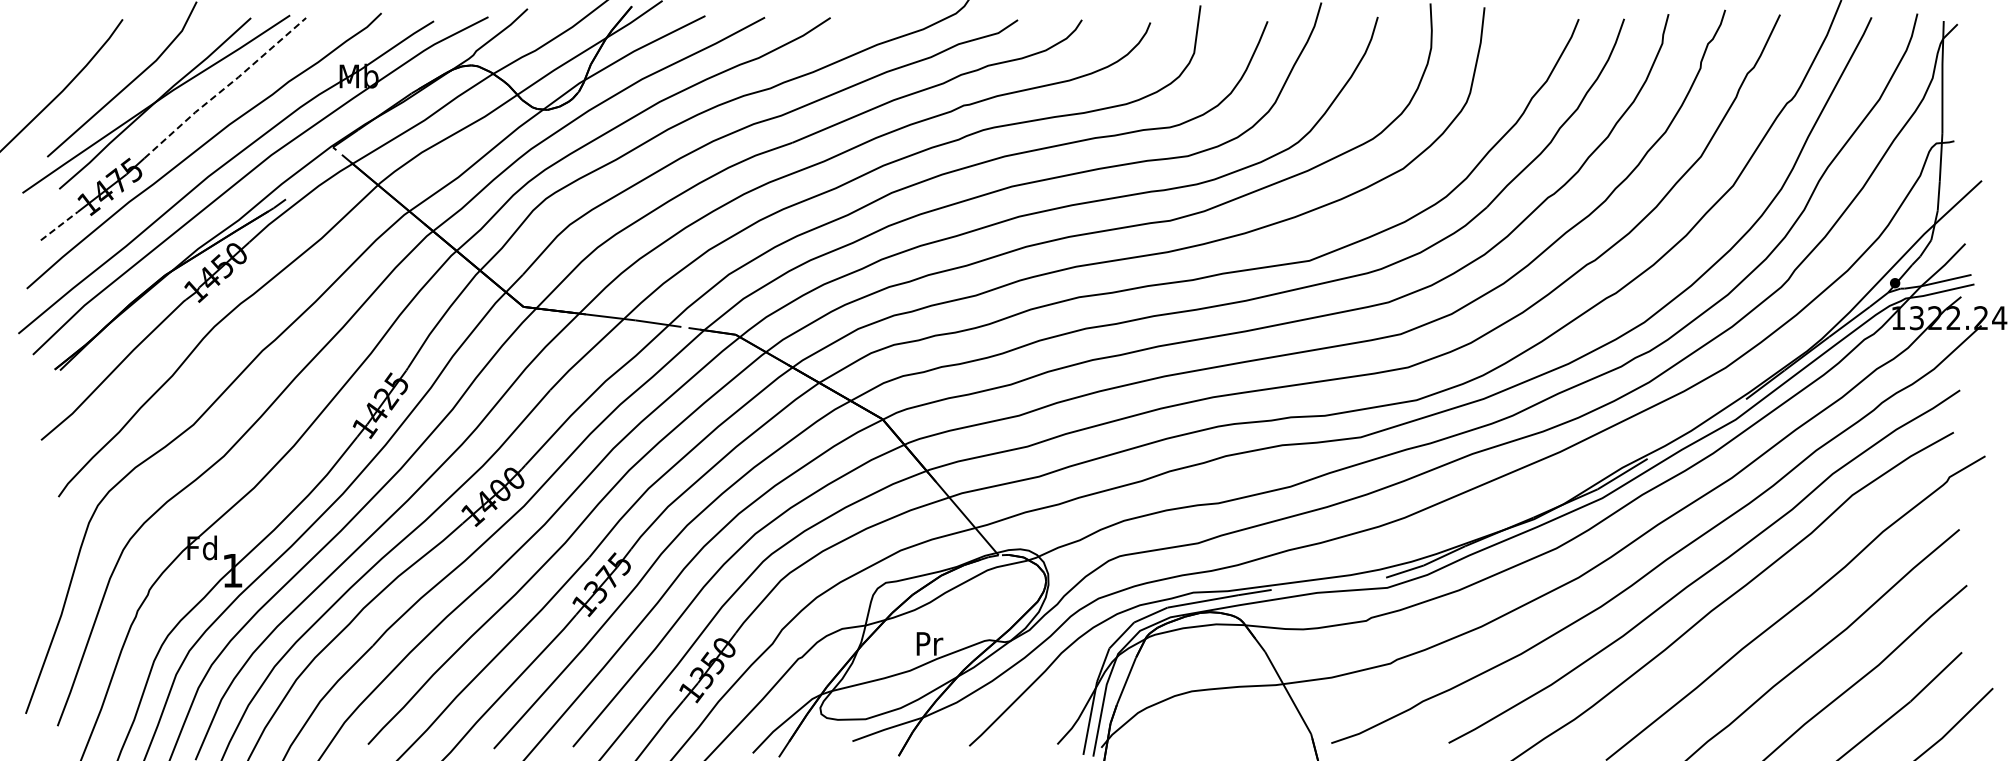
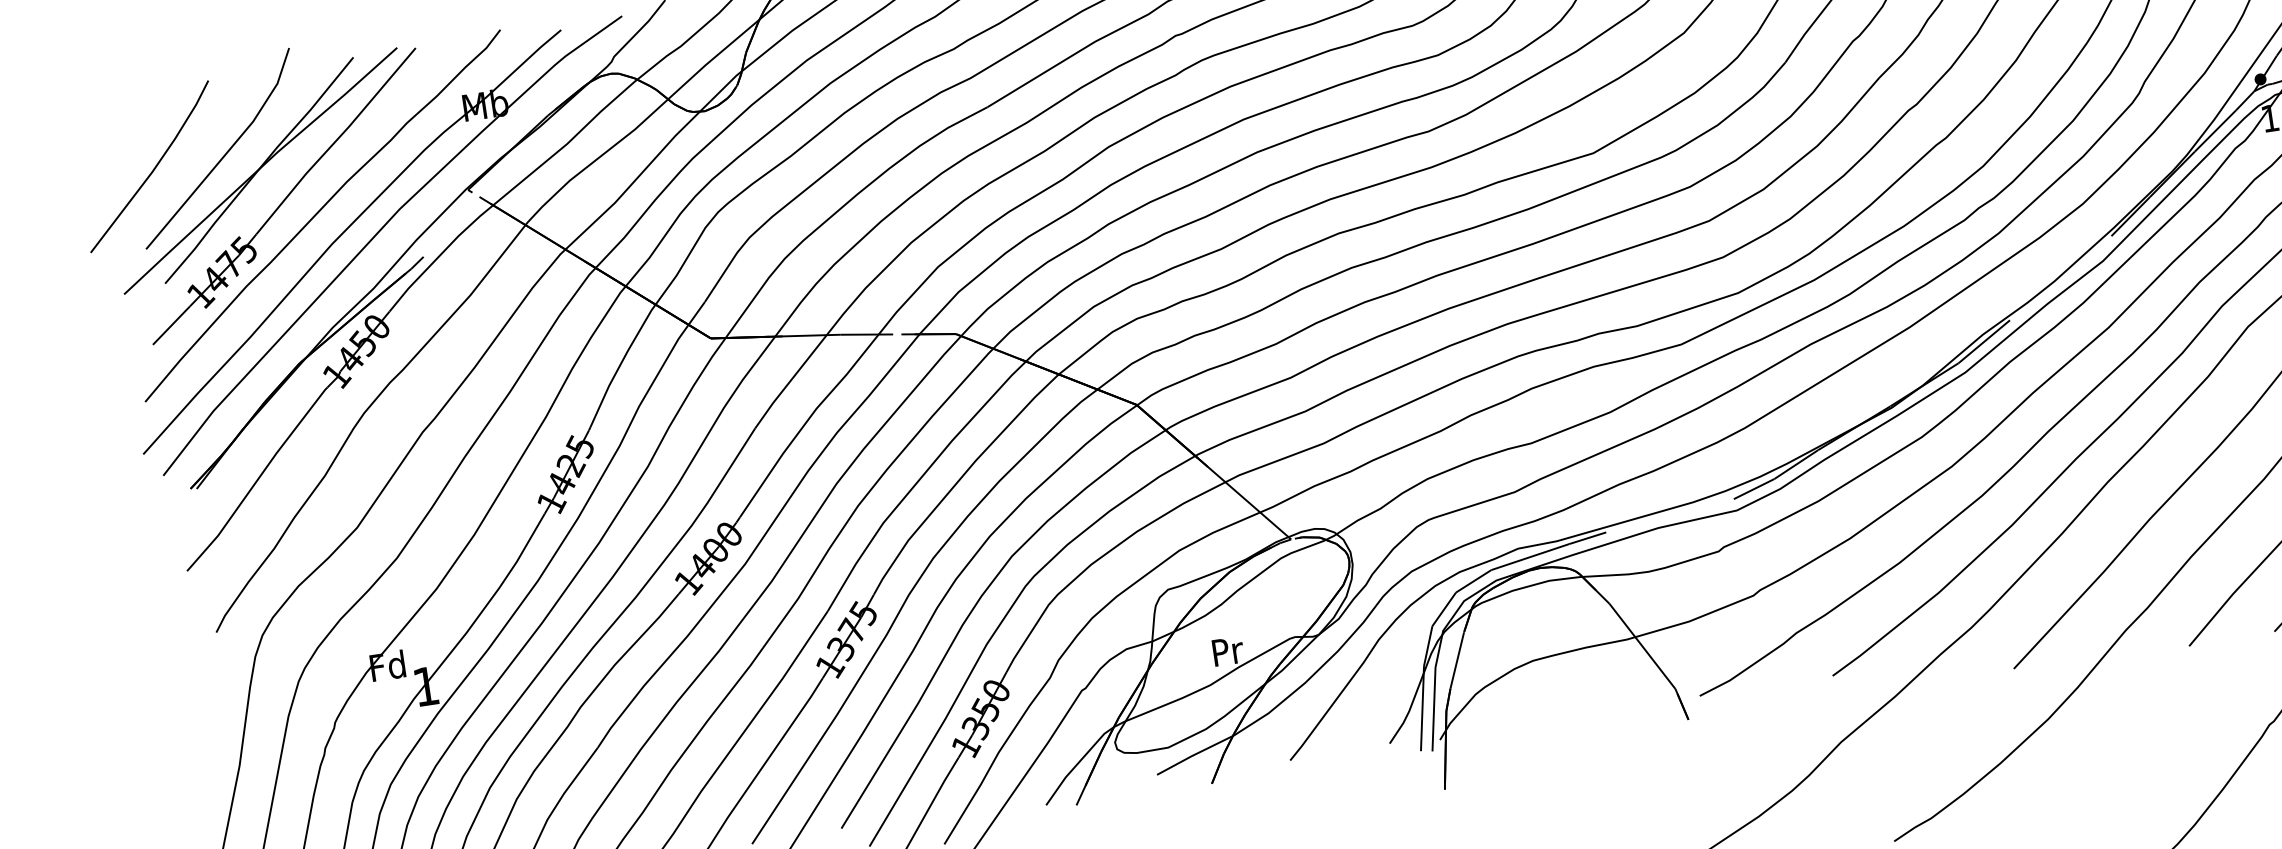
line: (225, 87) -> (336, 140), dashed -> solid
line: (59, 225) -> (171, 324), dashed -> solid

